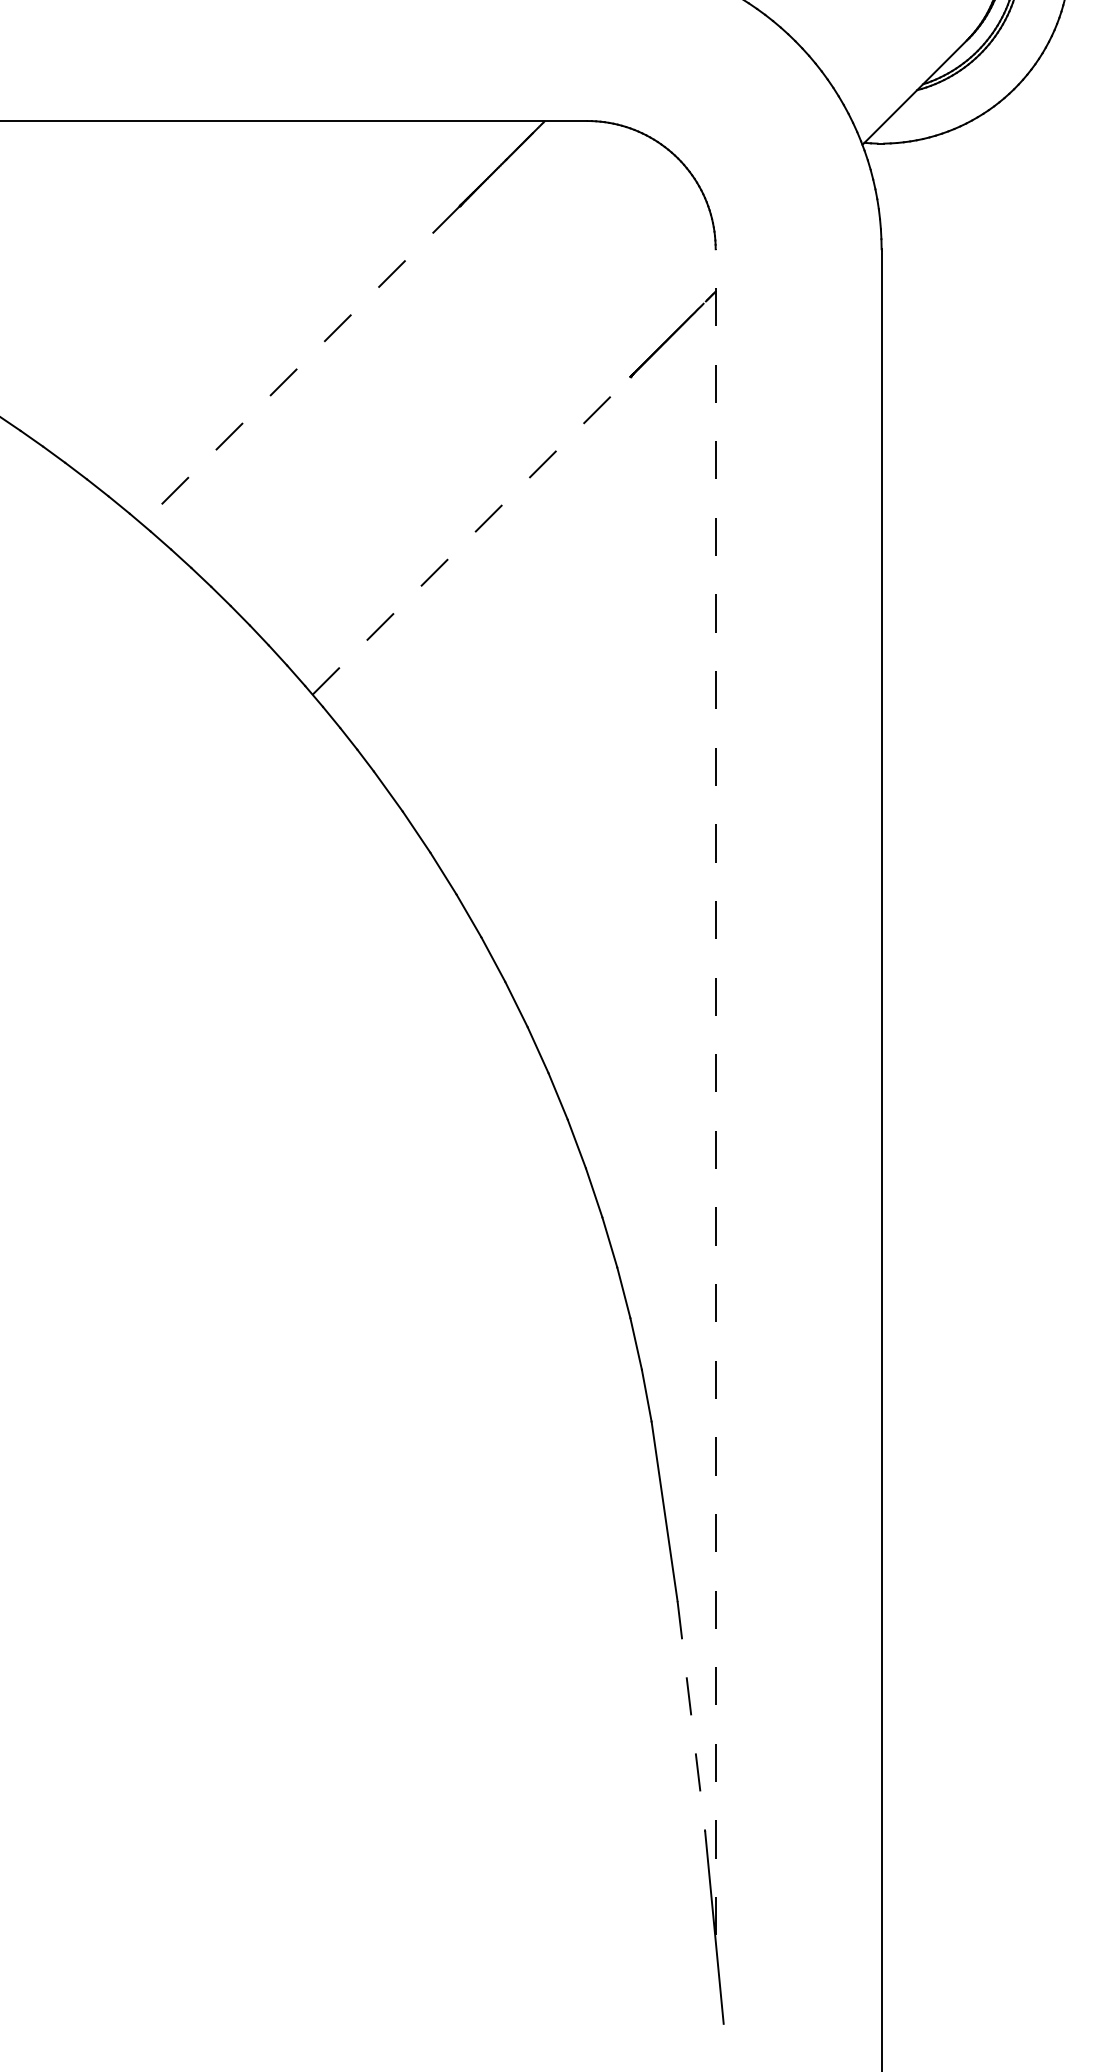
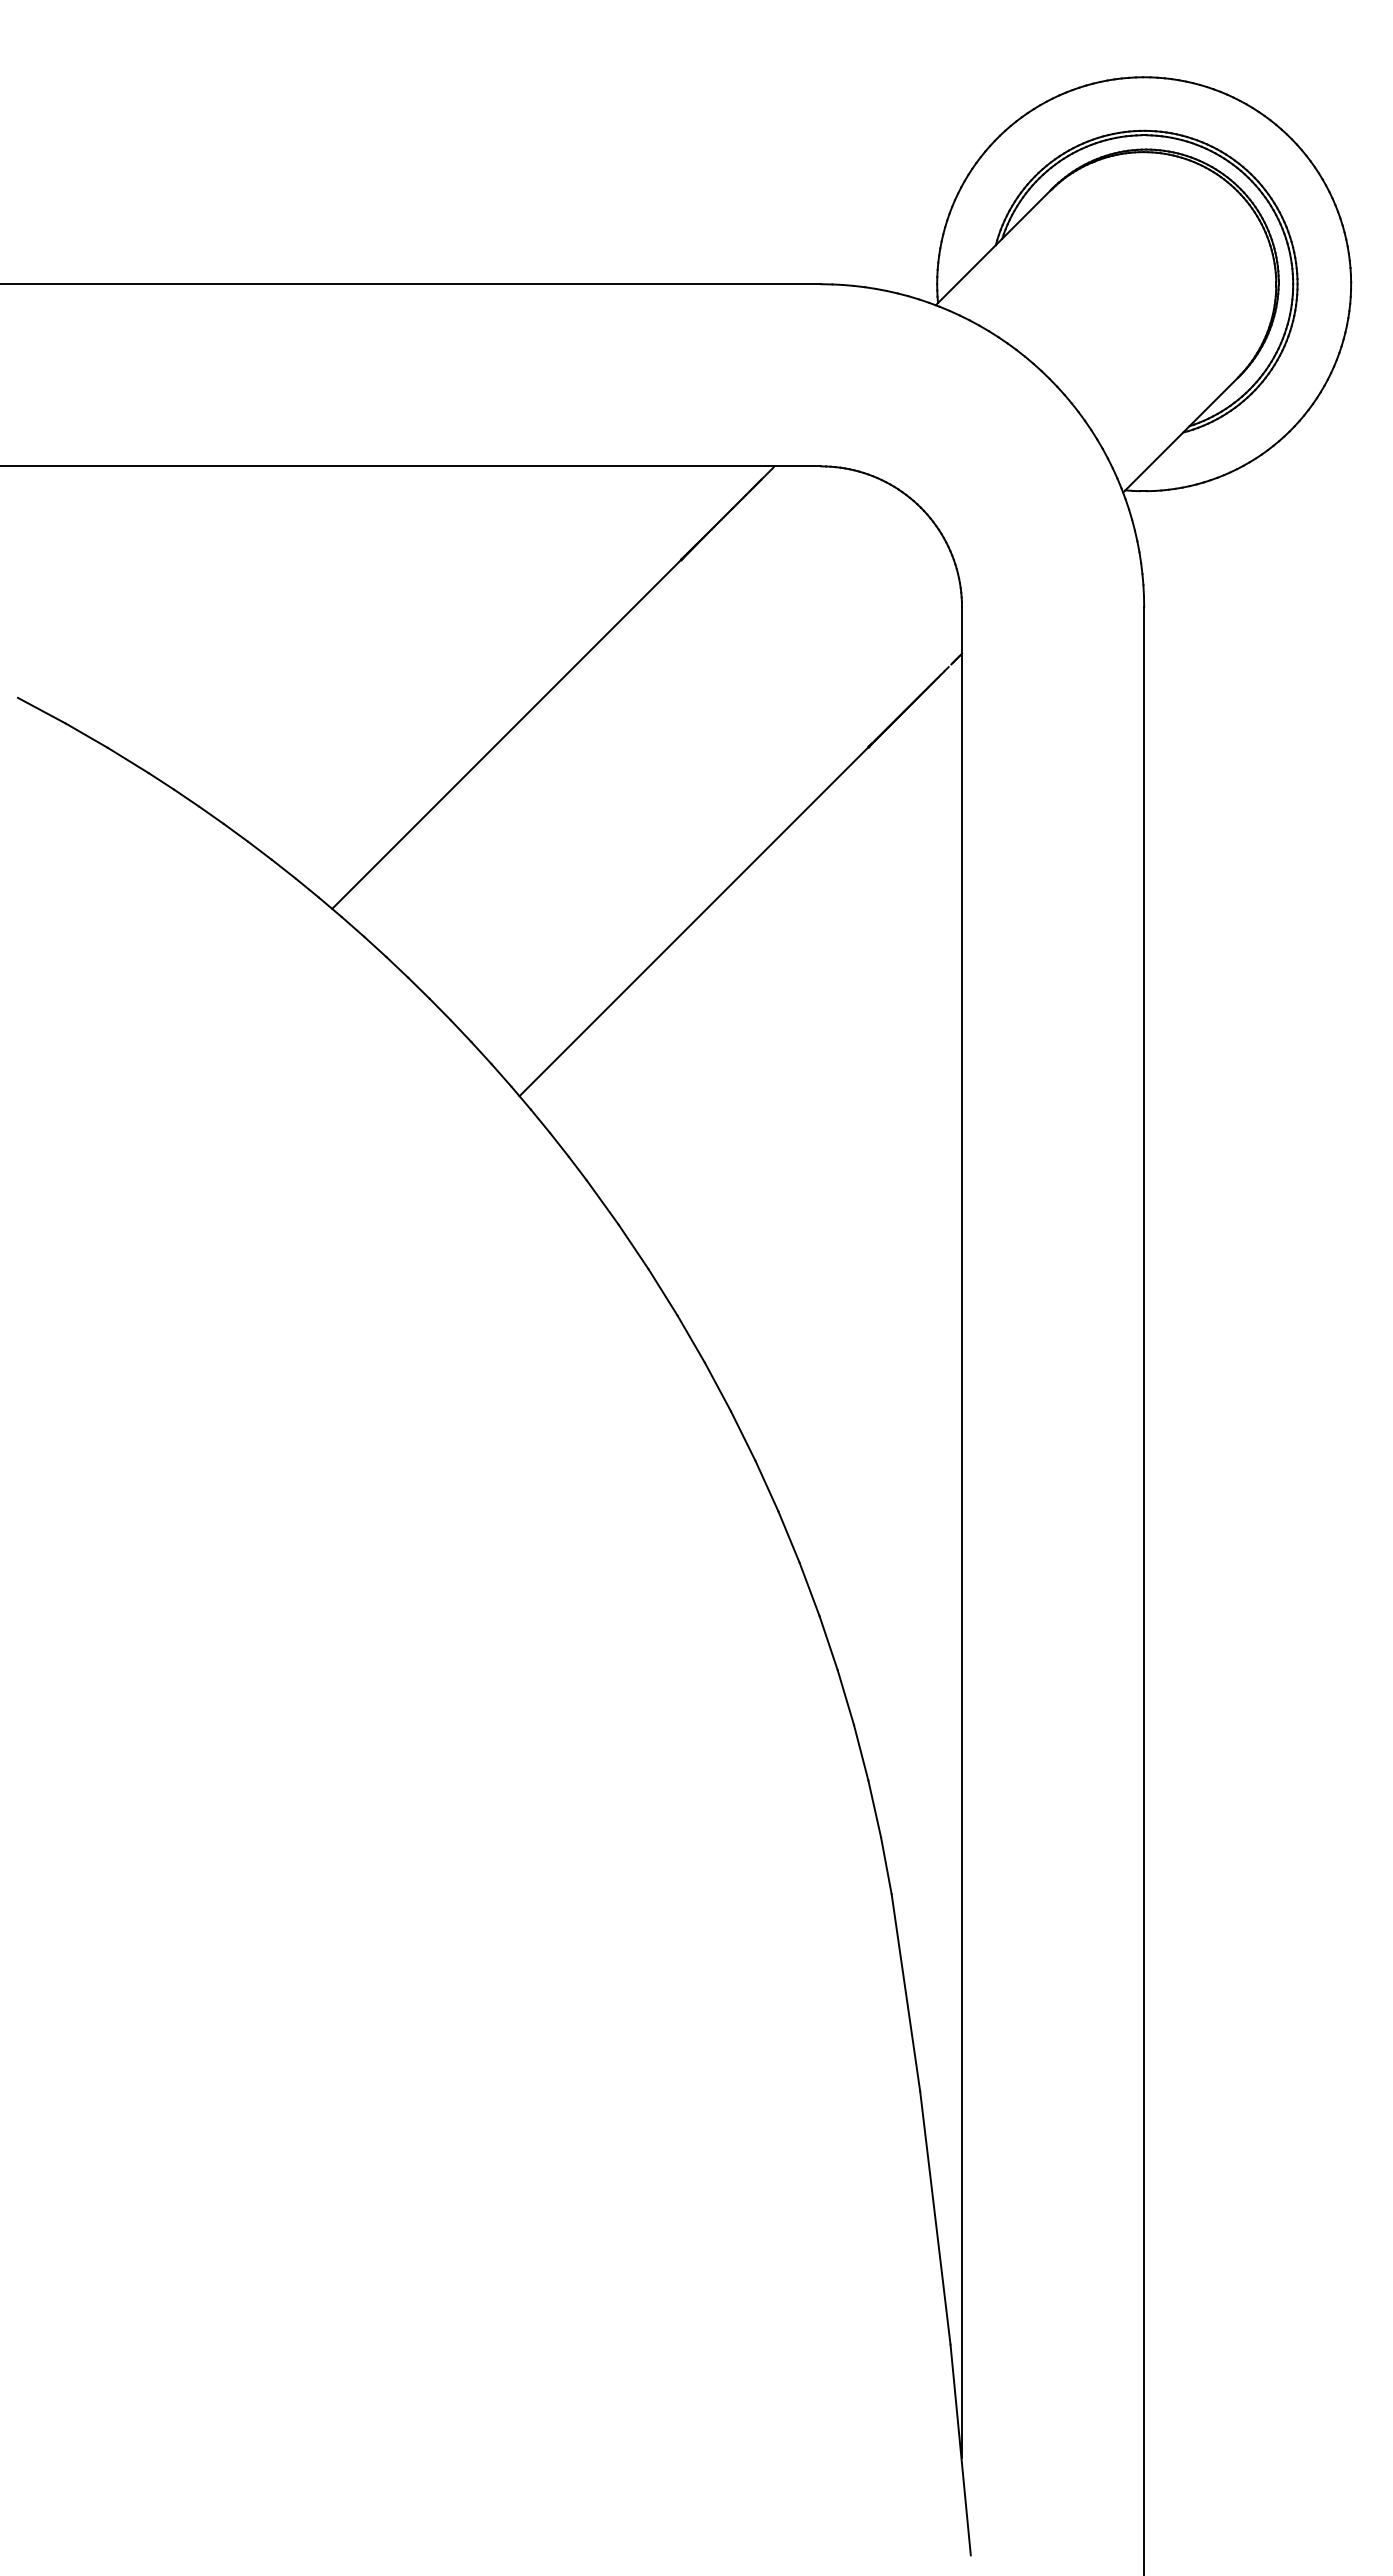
line: (300, 365) -> (506, 734), dashed -> solid
line: (471, 535) -> (693, 921), dashed -> solid
line: (716, 1092) -> (962, 1532), dashed -> solid
line: (691, 1717) -> (935, 2218), dashed -> solid

